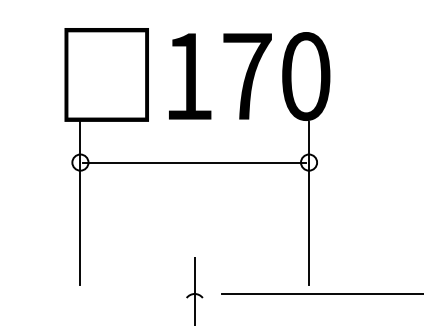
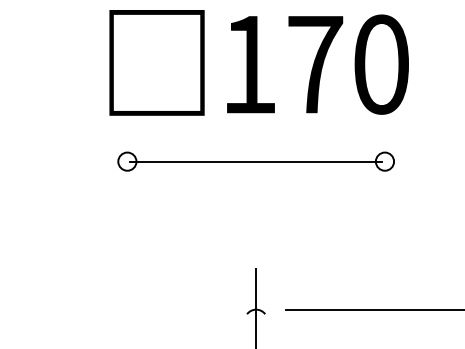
line: (80, 203) -> (127, 207), removed
line: (309, 203) -> (385, 207), removed

